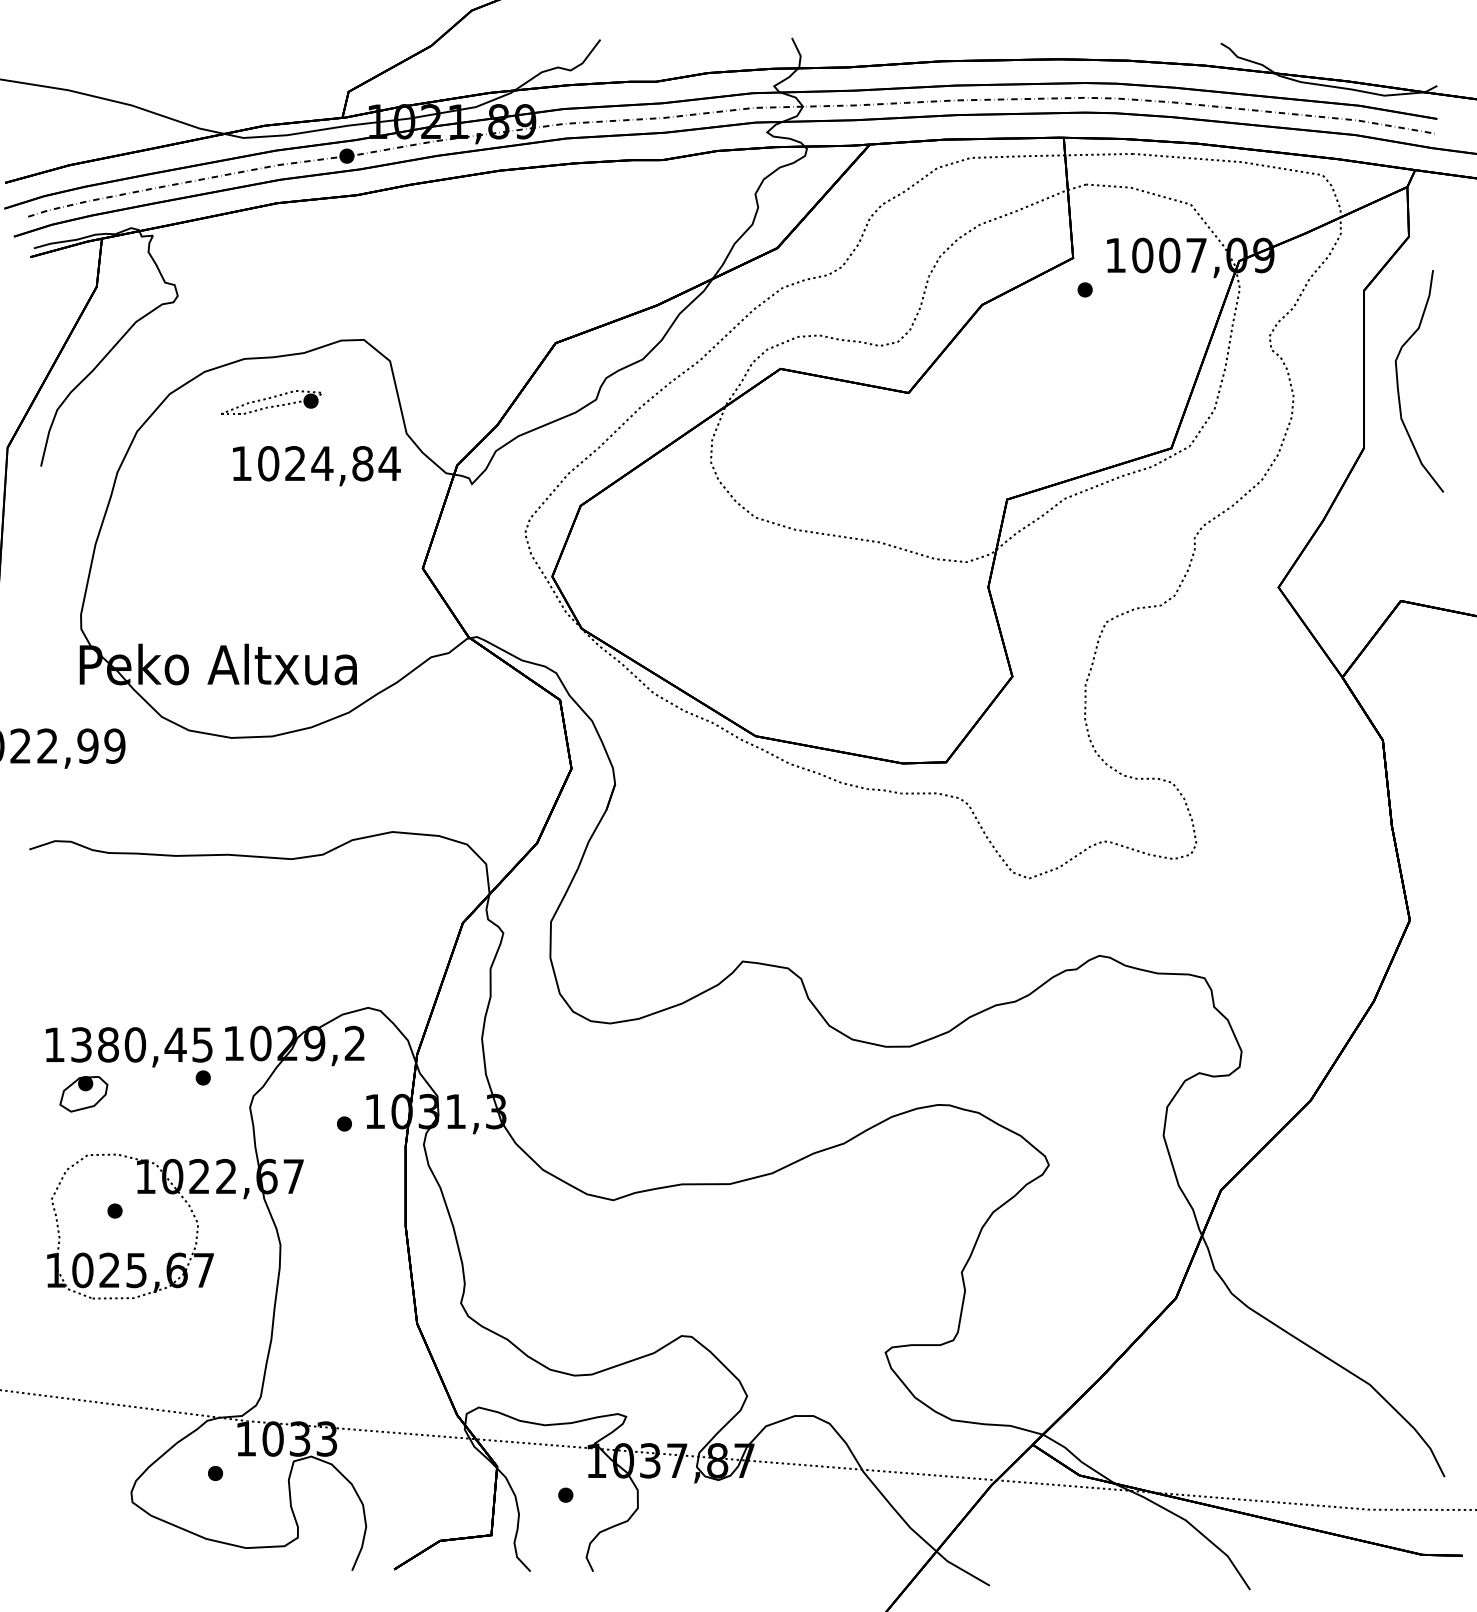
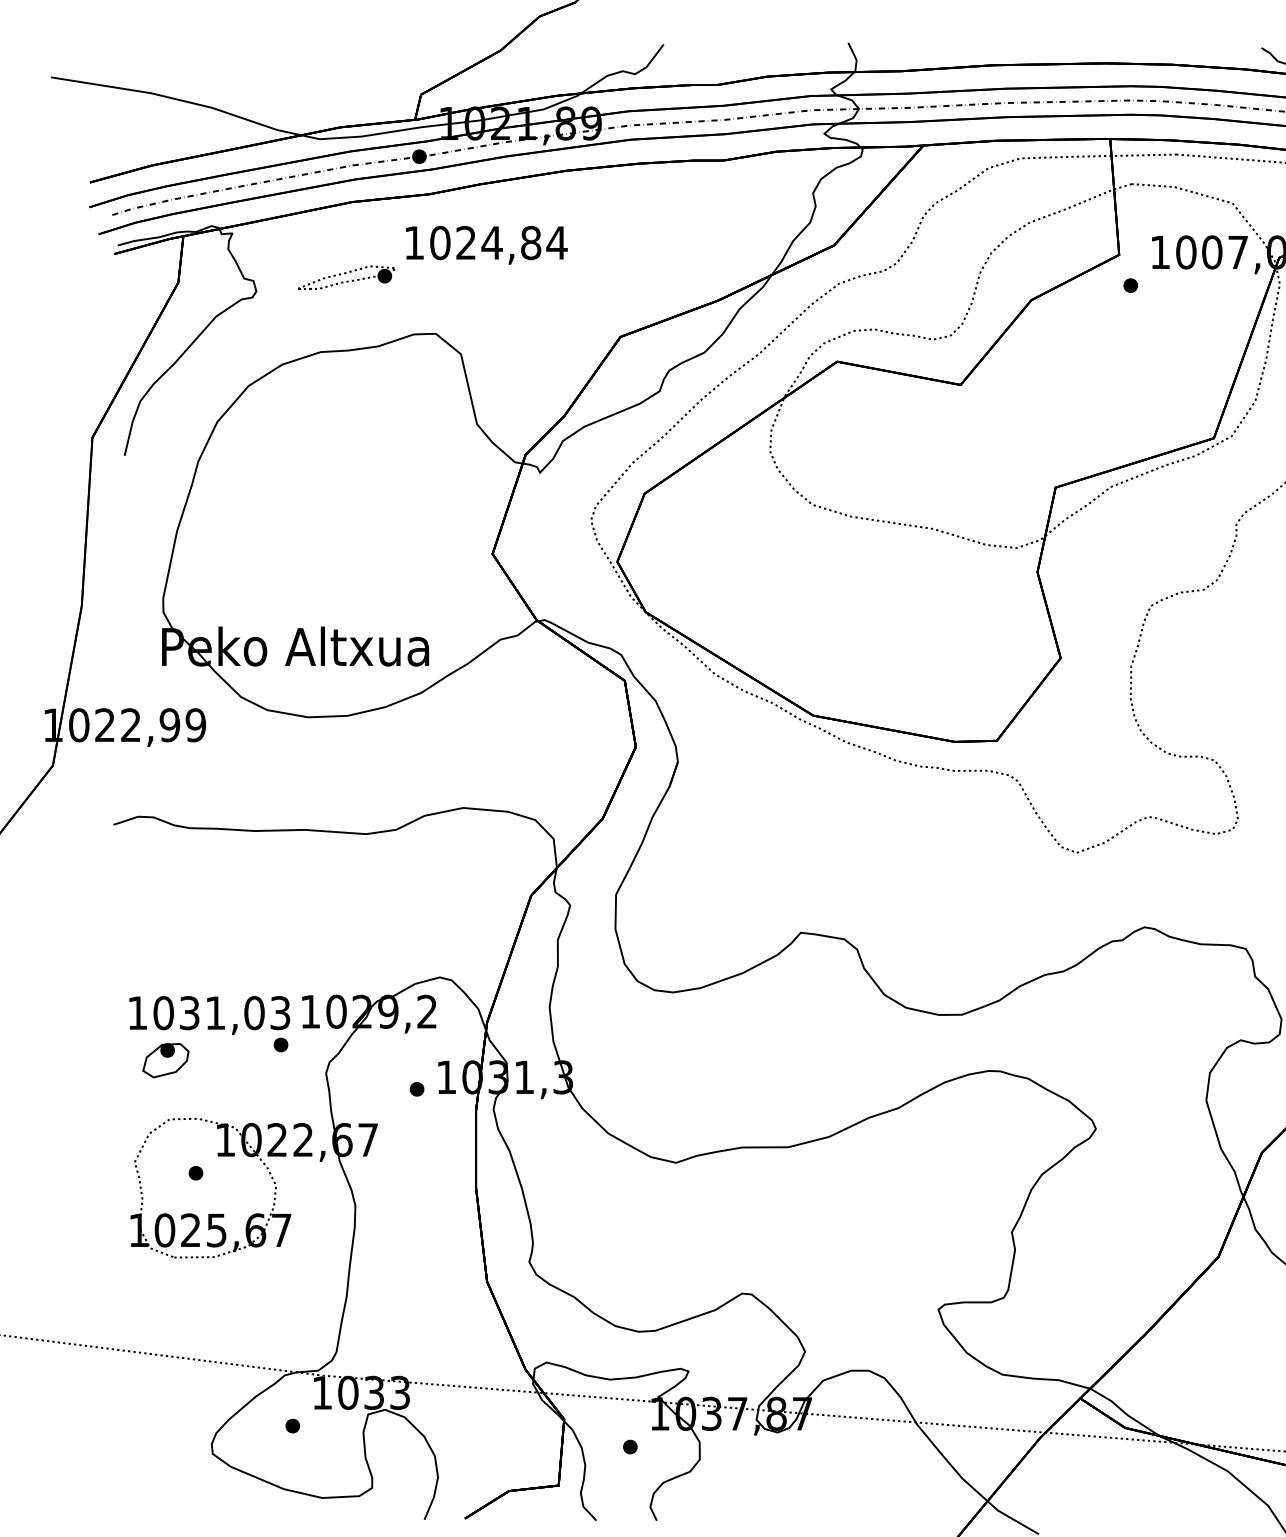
part: (271, 402) -> (346, 277), moved
text: (316, 466) -> (486, 245), moved
text: (141, 1044) -> (221, 1012), 1380,45 -> 1031,03

